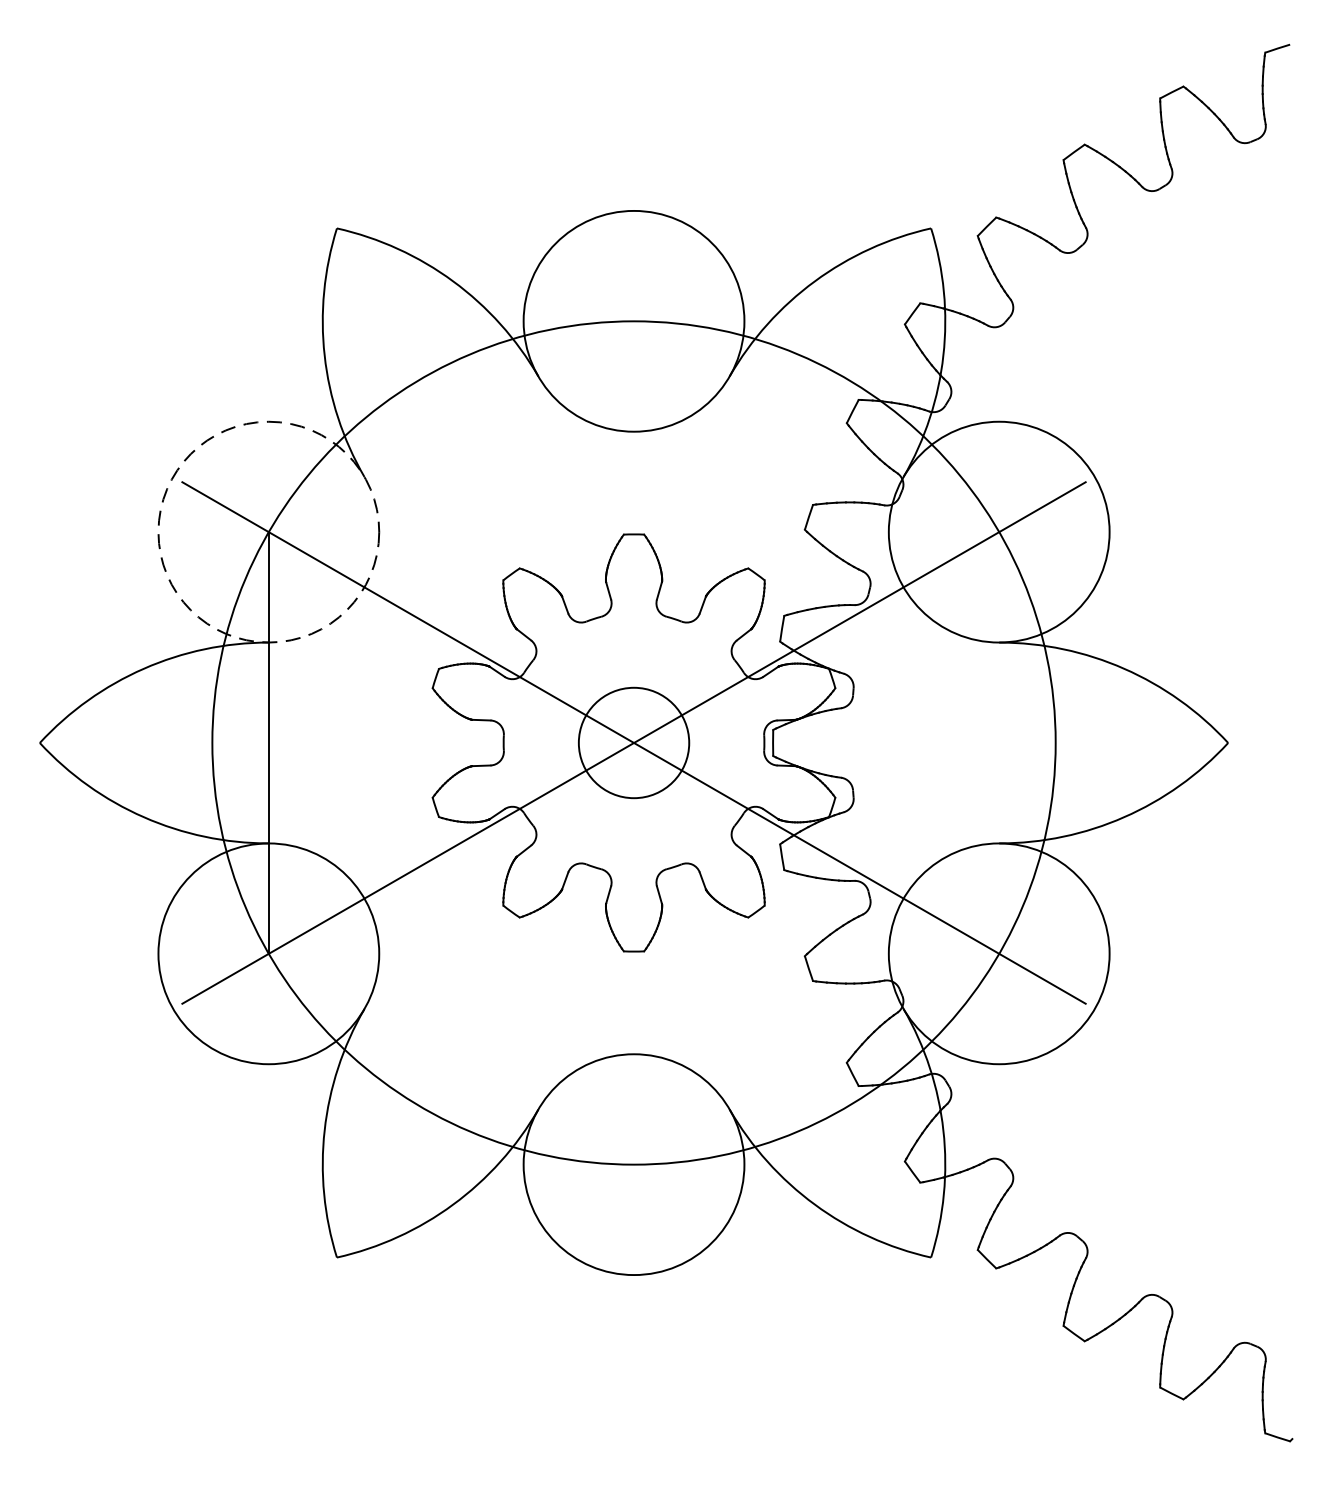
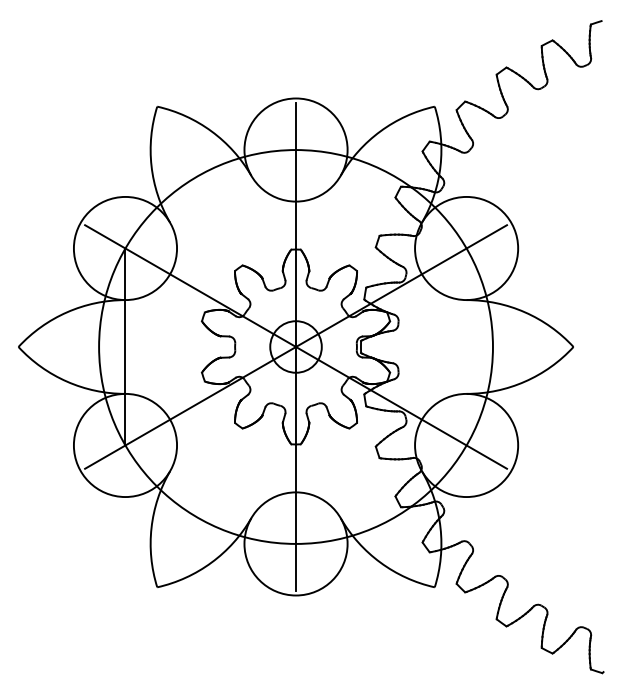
circle: (268, 532) -> (125, 248), dashed -> solid
line: (635, 741) -> (296, 346), added

